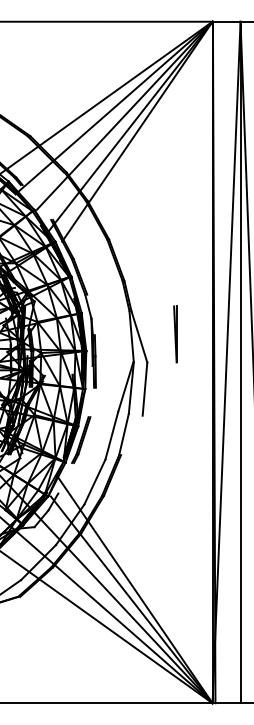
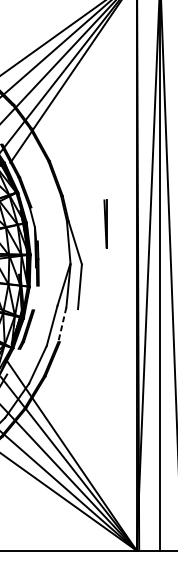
line: (175, 334) -> (105, 224), moved
line: (123, 434) -> (61, 324), solid -> dashed

